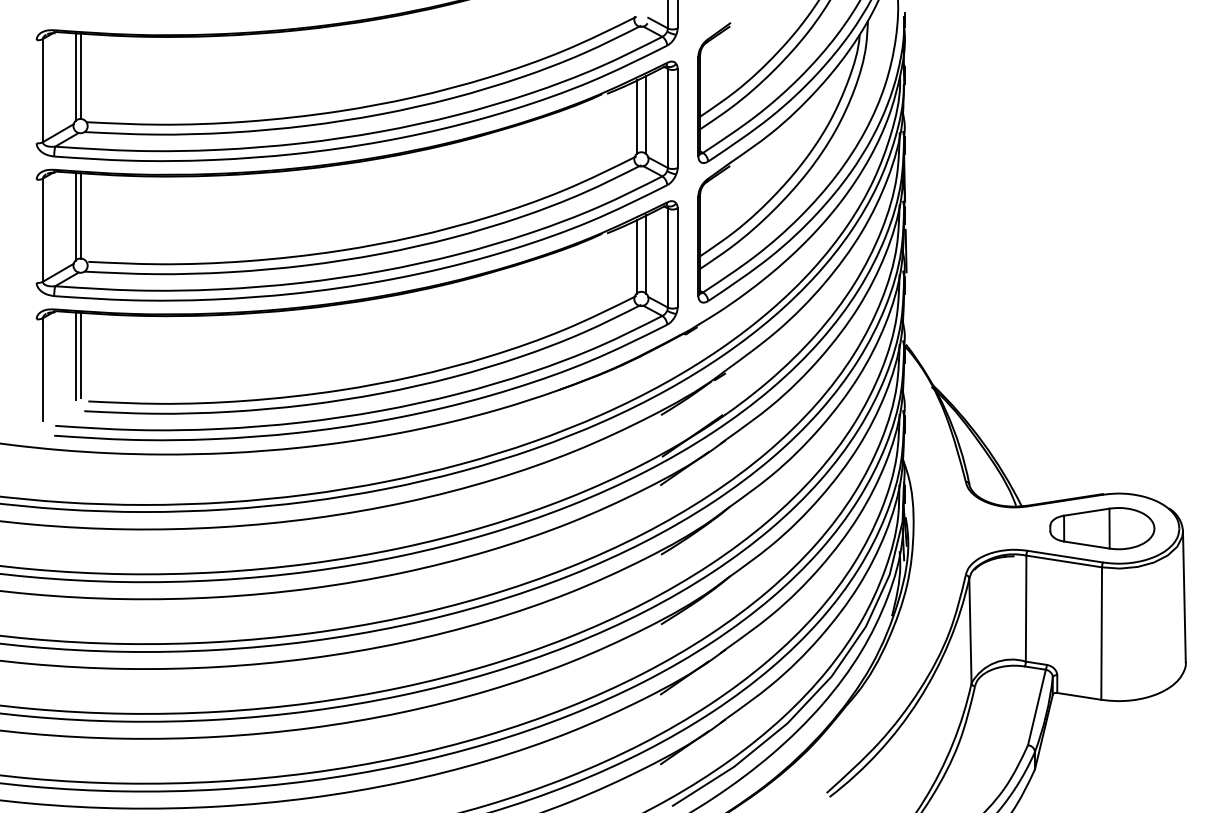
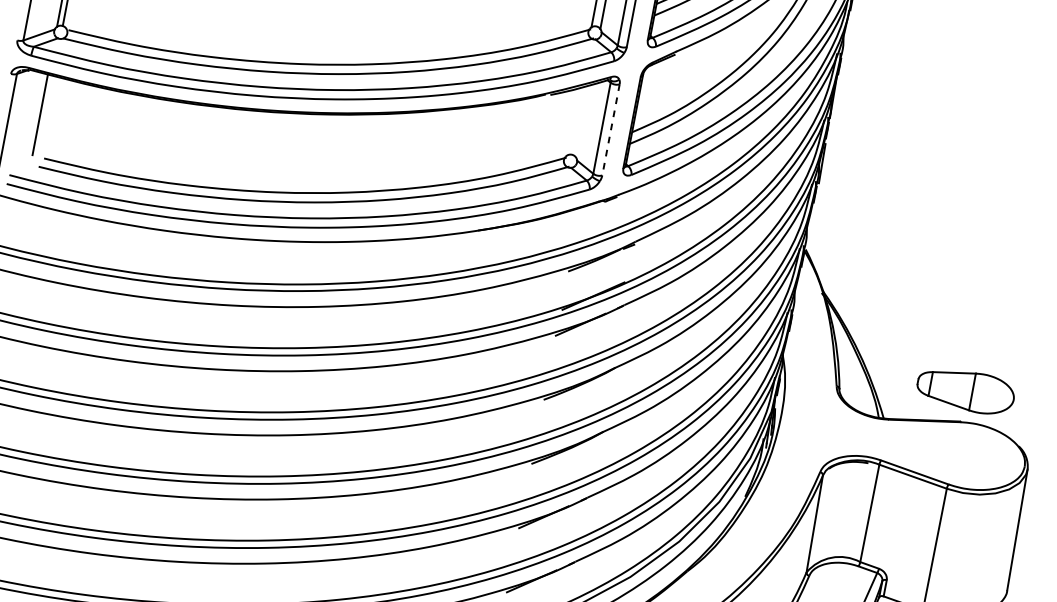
line: (646, 254) -> (582, 121), removed
line: (636, 256) -> (573, 121), removed
line: (677, 257) -> (610, 129), solid -> dashed
line: (81, 355) -> (45, 115), removed
part: (1102, 528) -> (966, 390), moved

